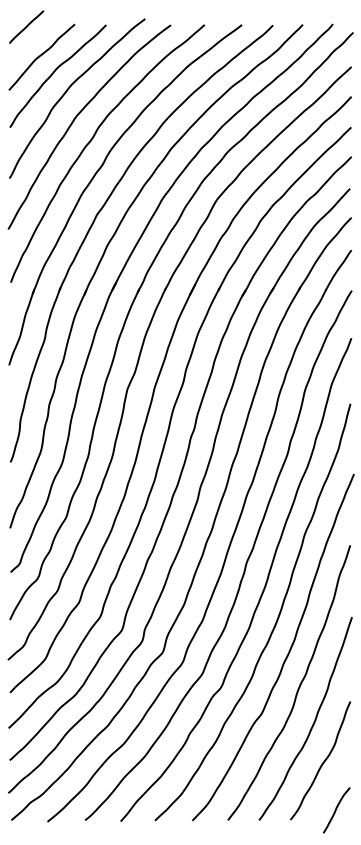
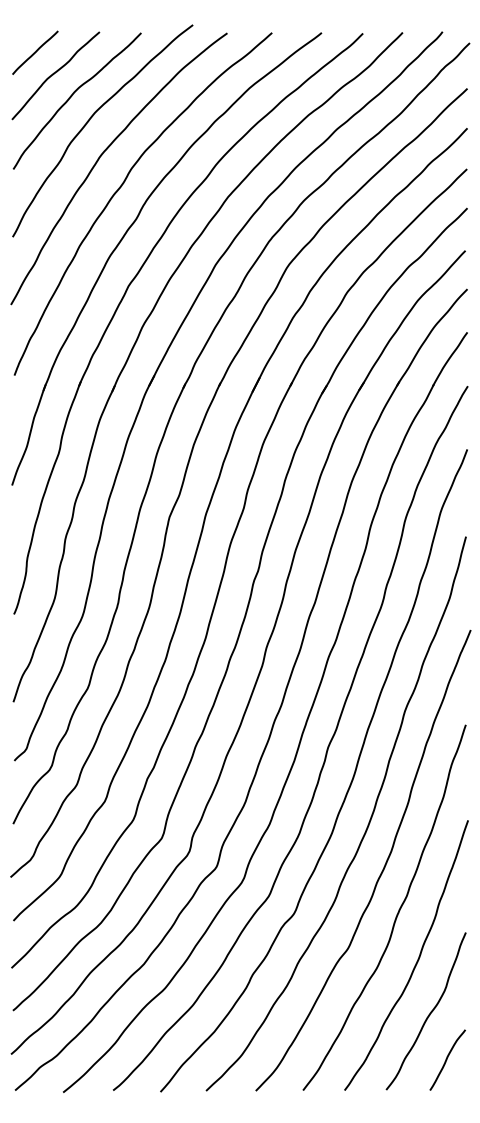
line: (26, 26) -> (35, 52), moved
curve: (336, 809) -> (447, 1059), moved

